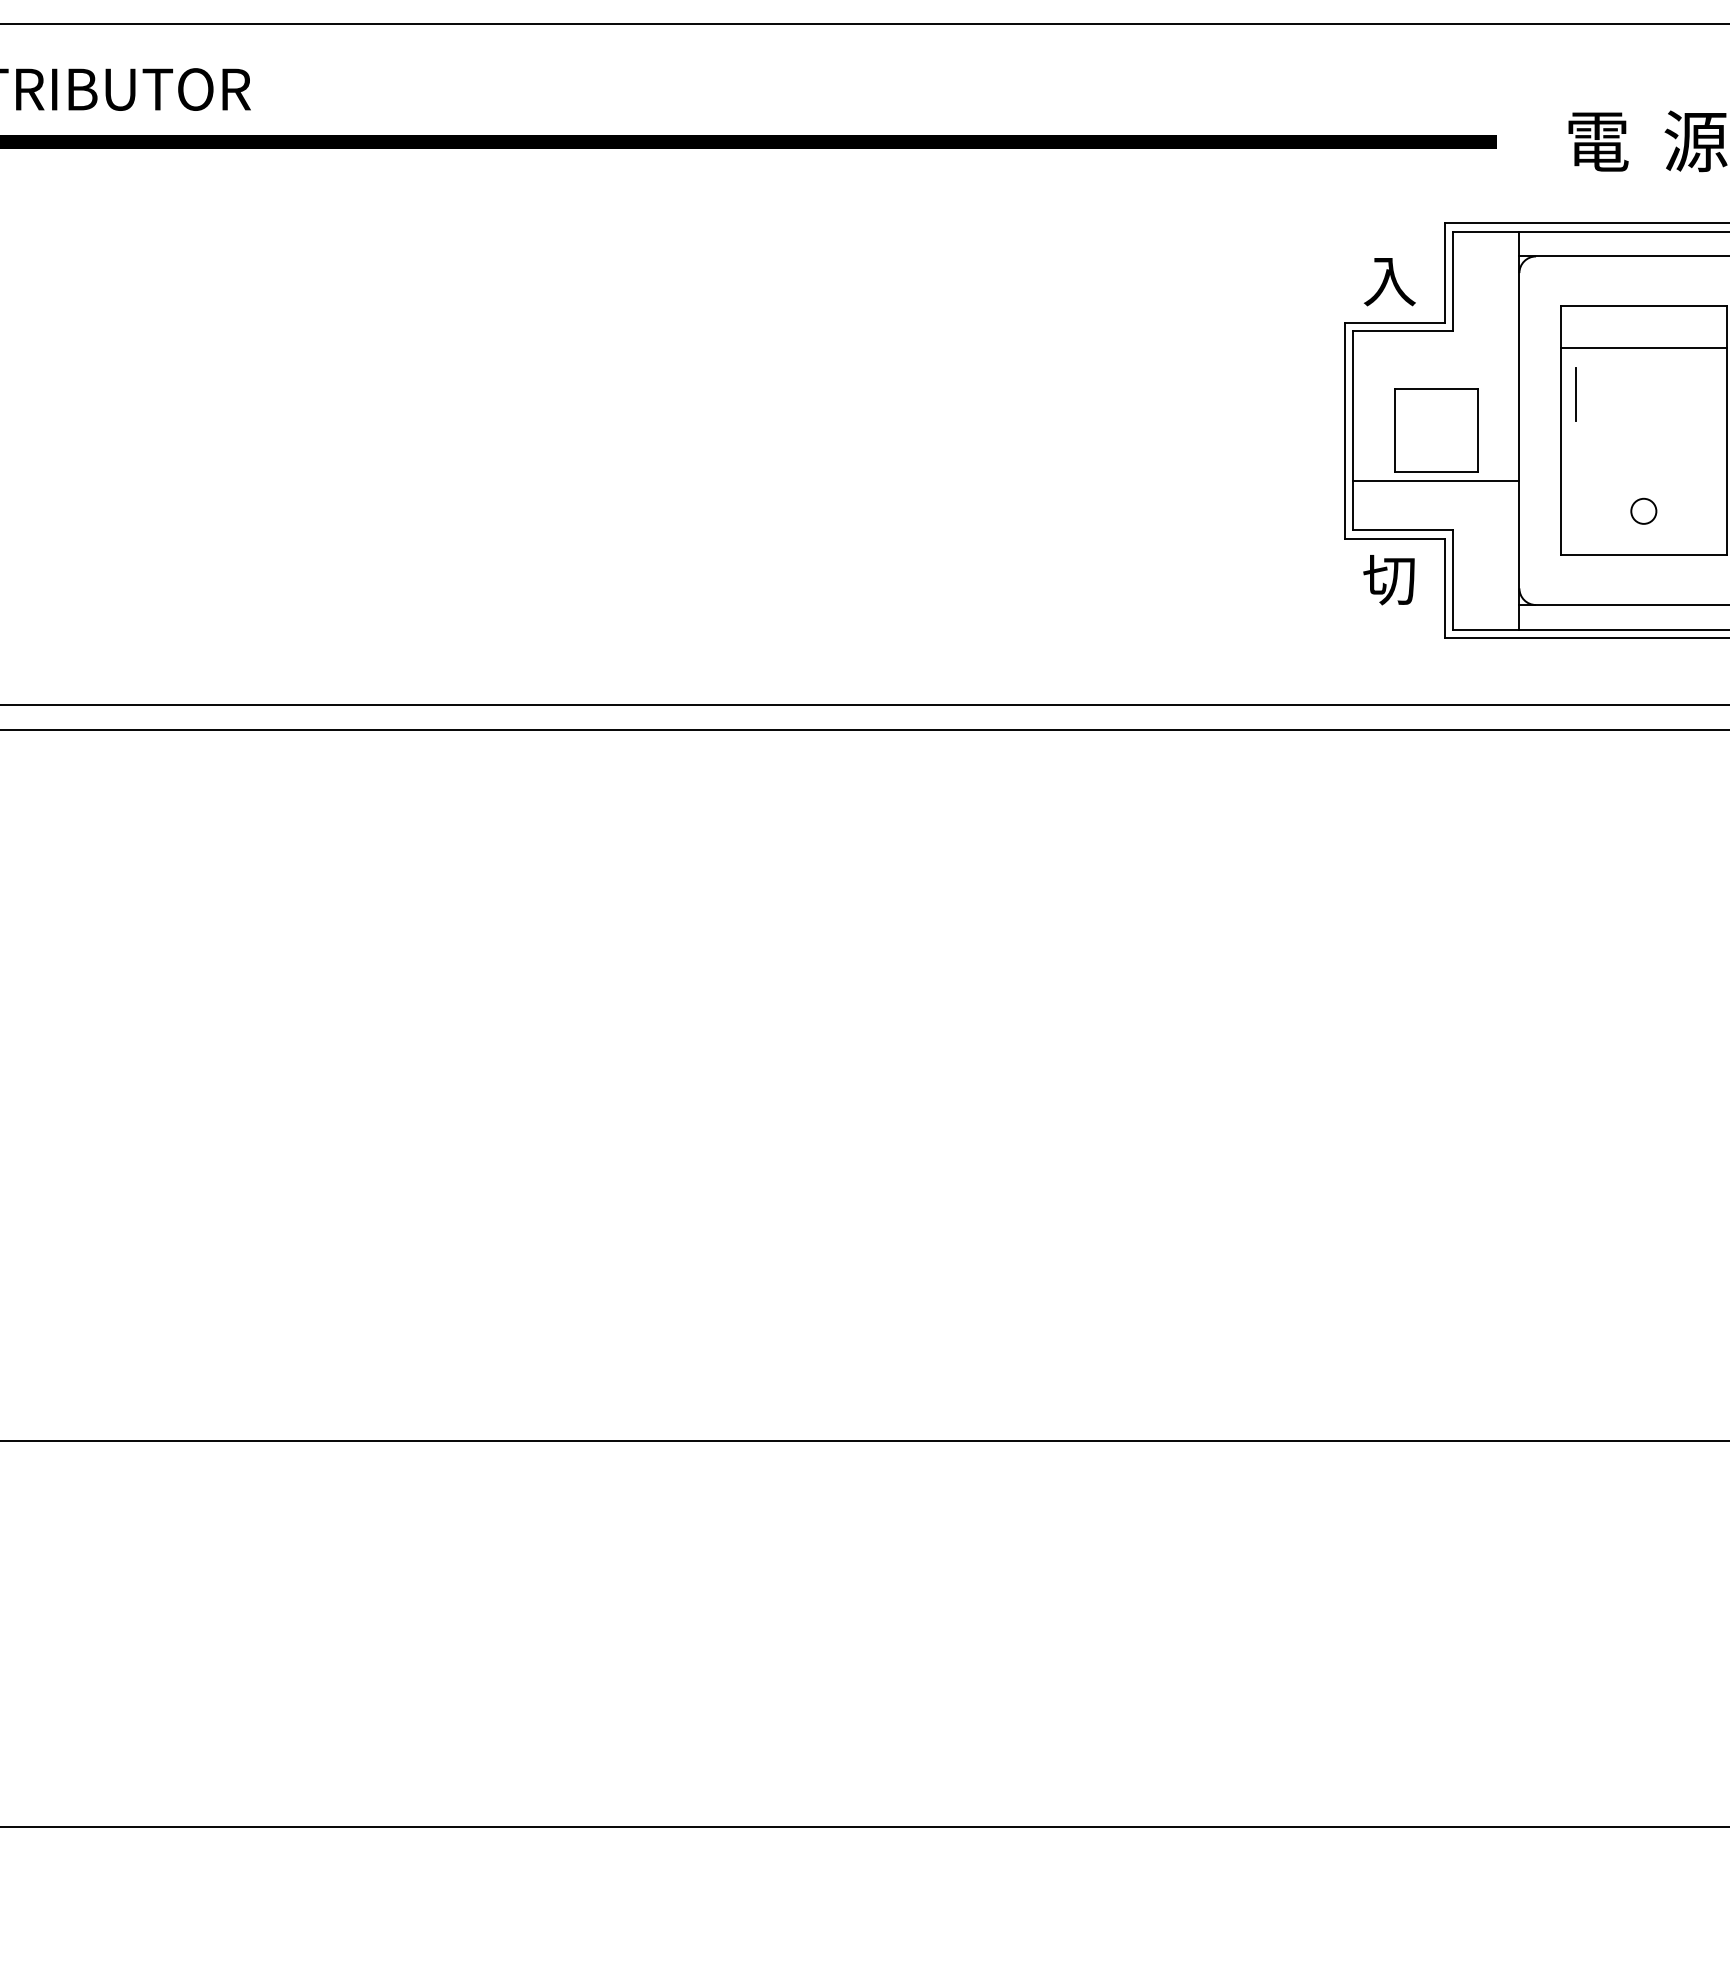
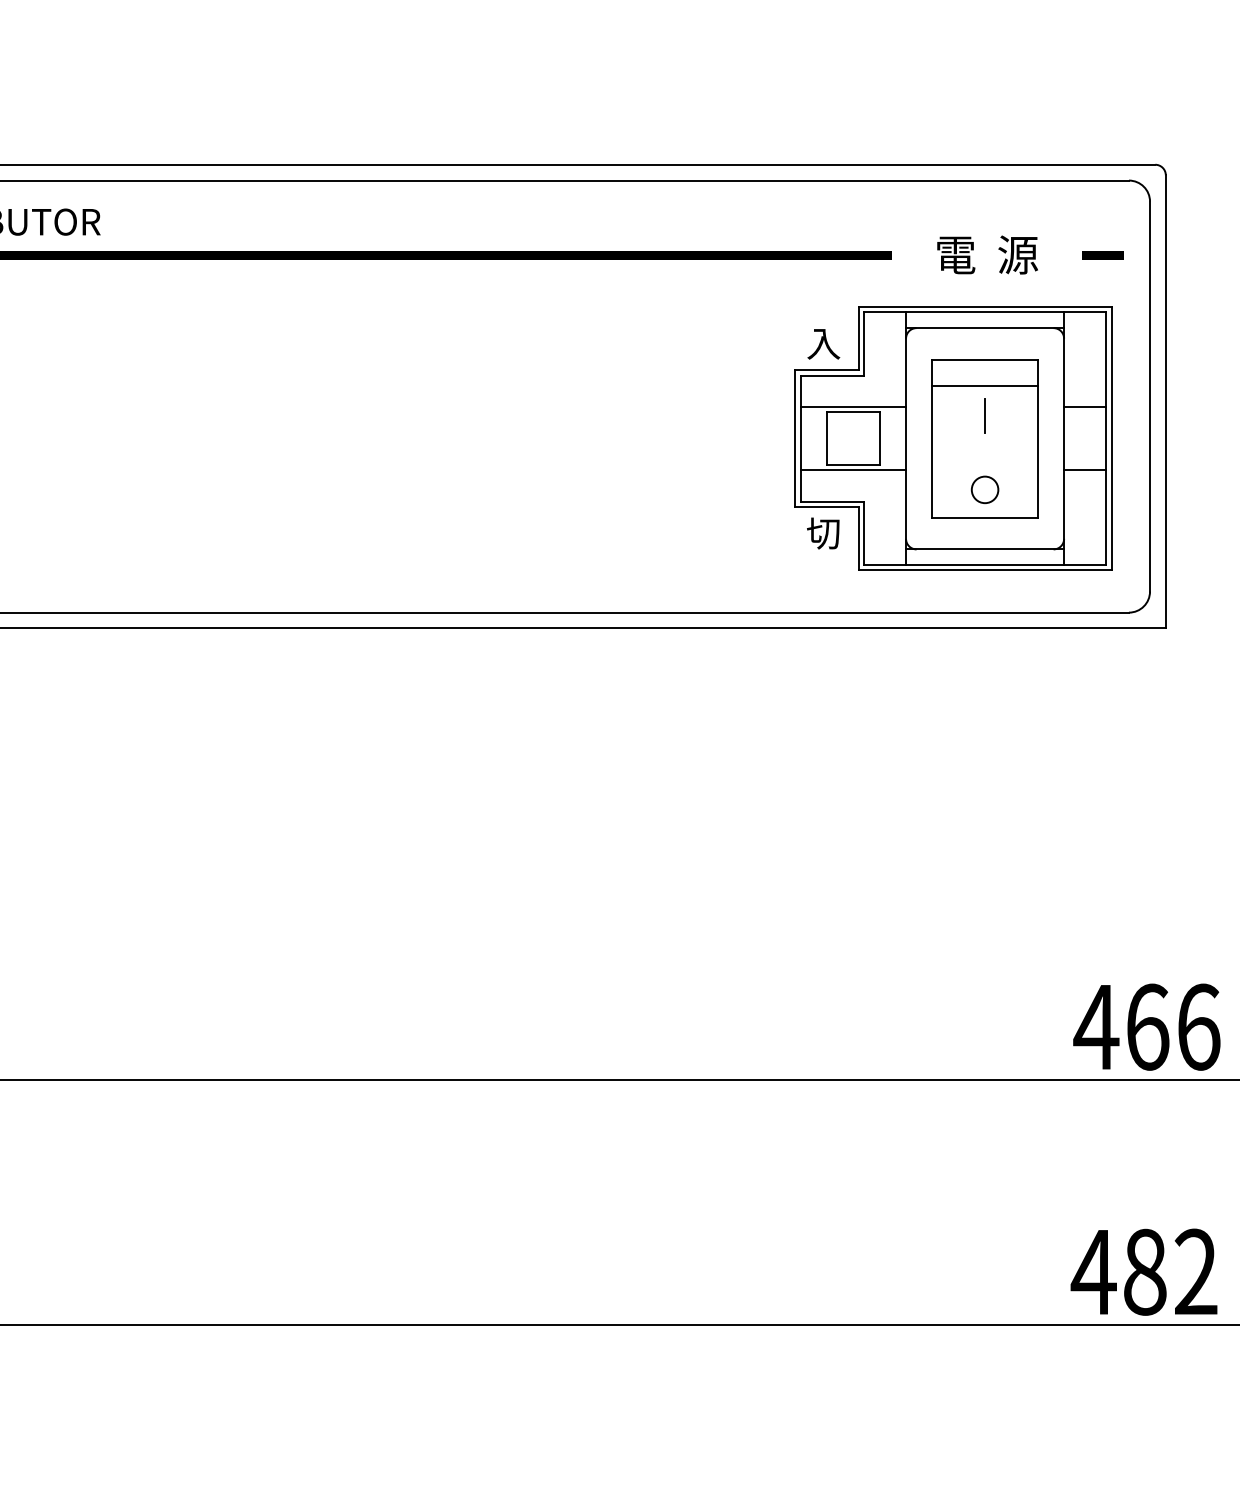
line: (1436, 381) -> (853, 407), added
line: (1575, 394) -> (984, 415), moved
circle: (1642, 510) -> (984, 489), size x1.67

